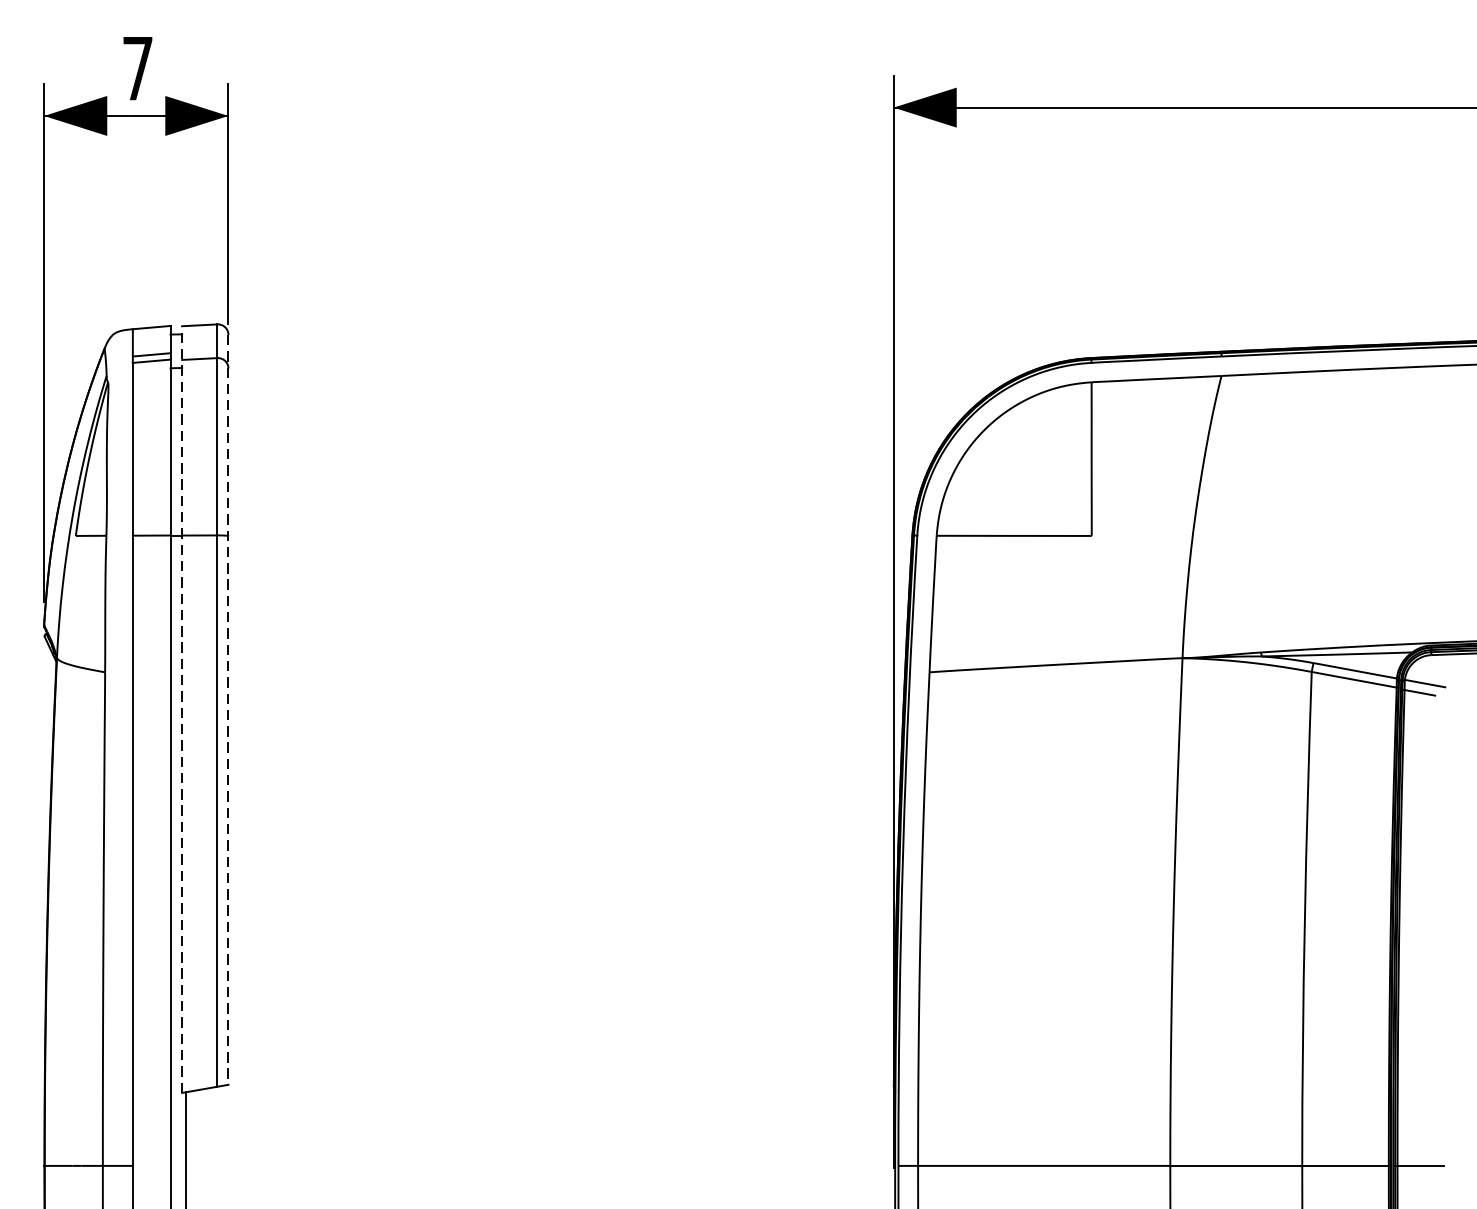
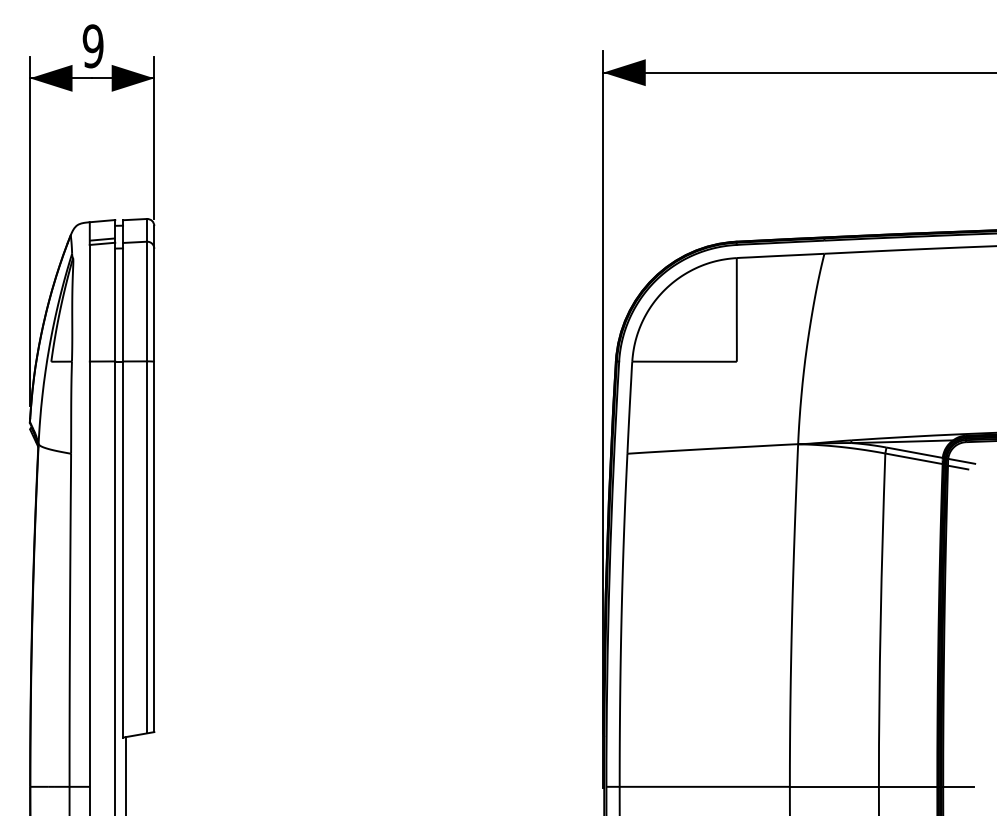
text: (136, 68) -> (92, 46), 7 -> 9
line: (182, 708) -> (123, 478), dashed -> solid
line: (228, 710) -> (154, 479), dashed -> solid

